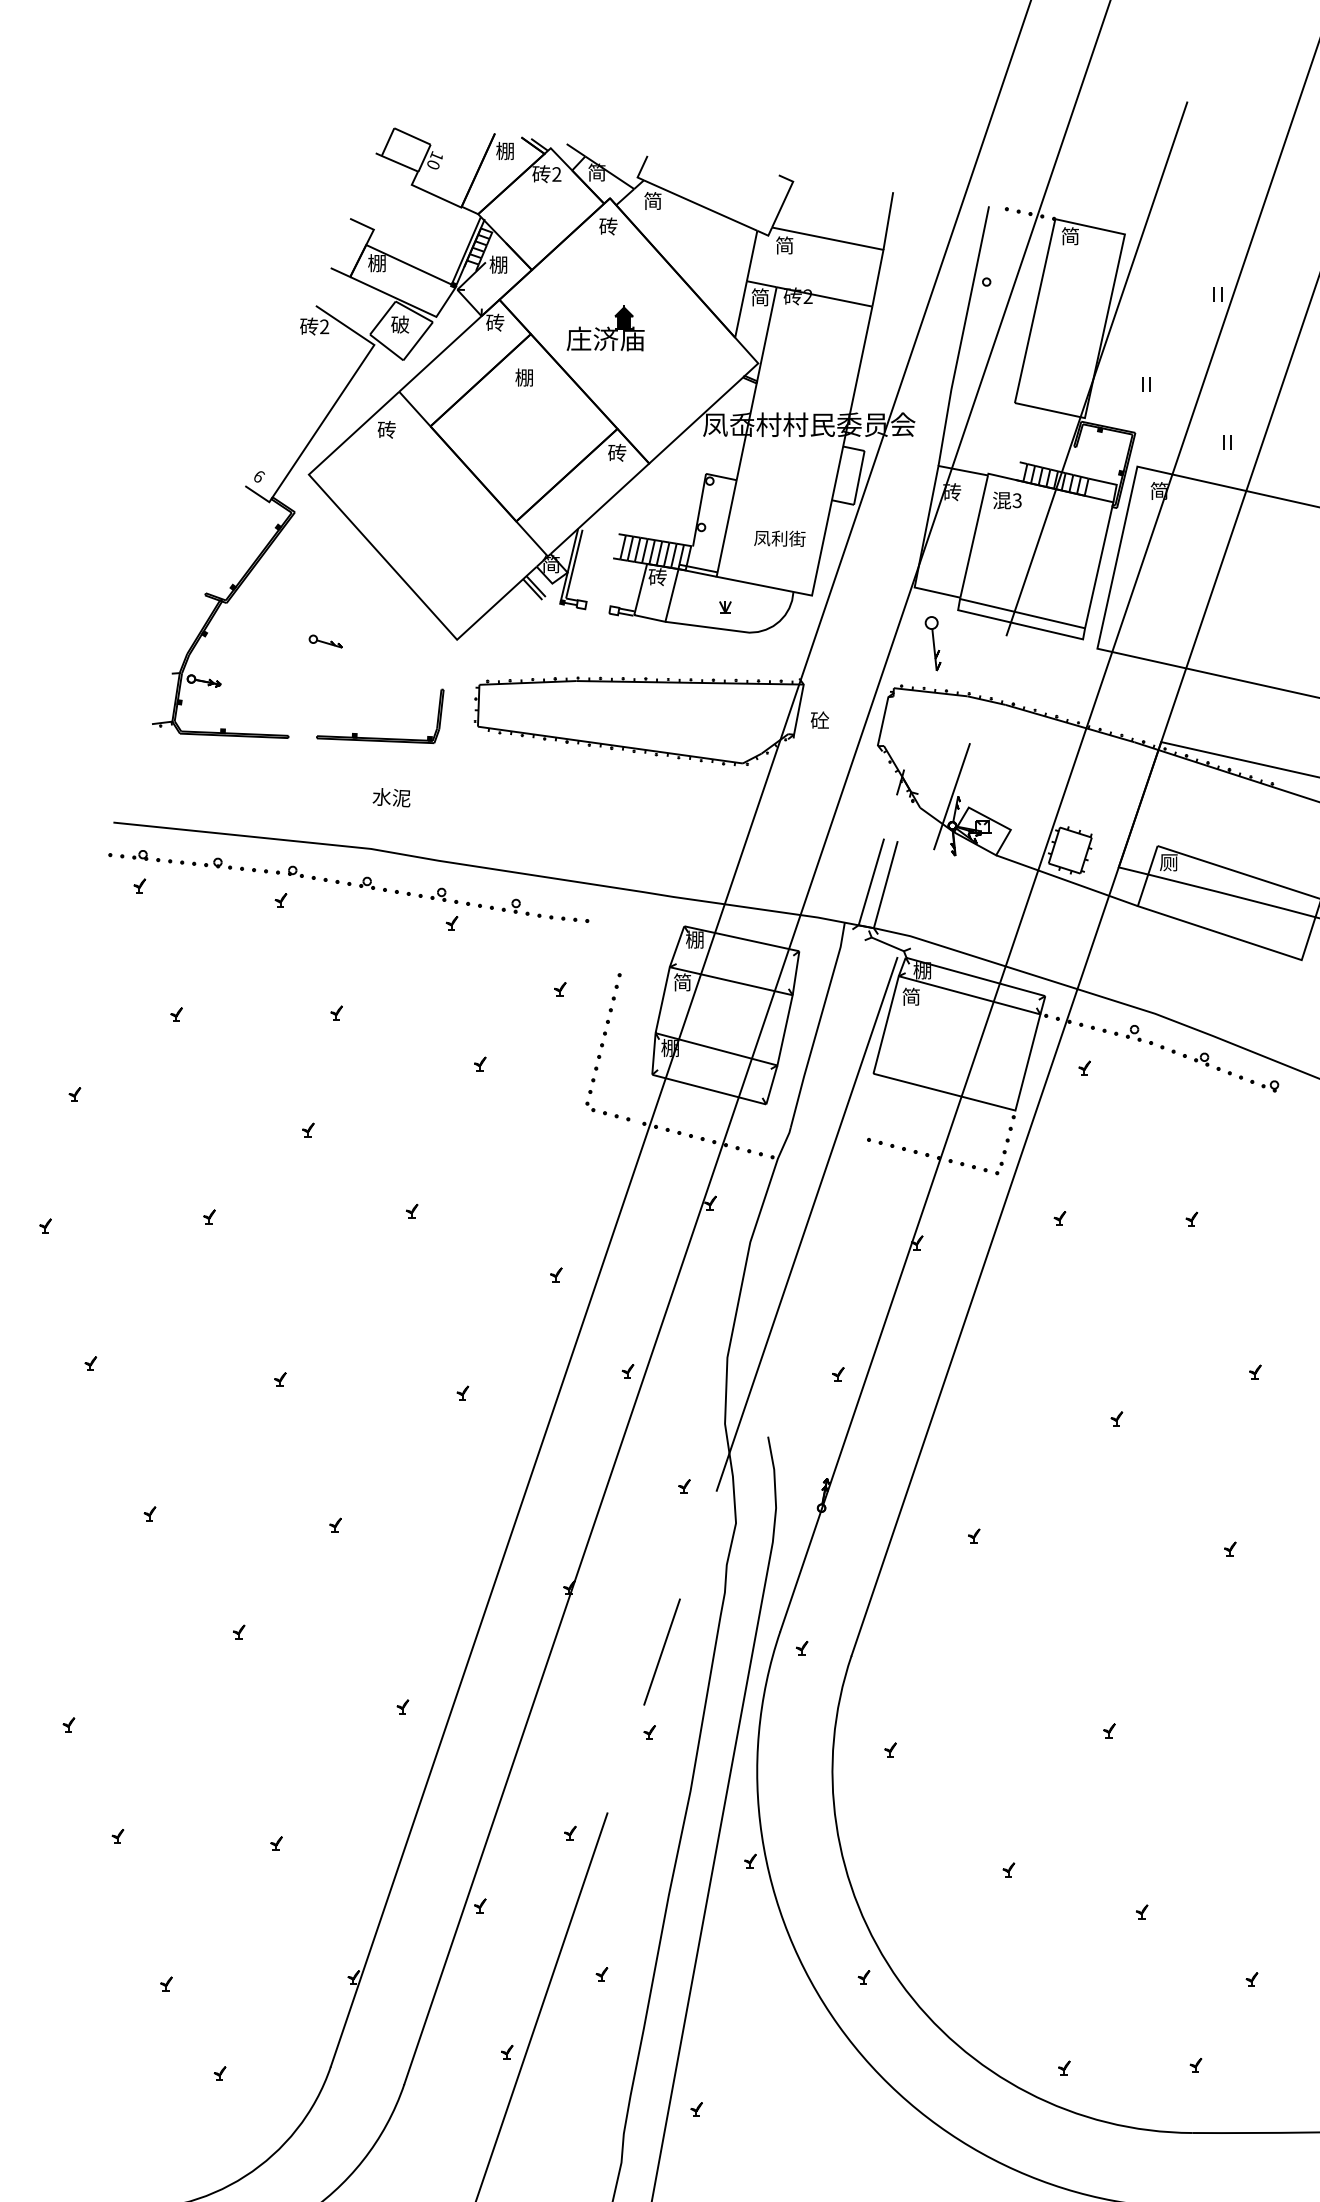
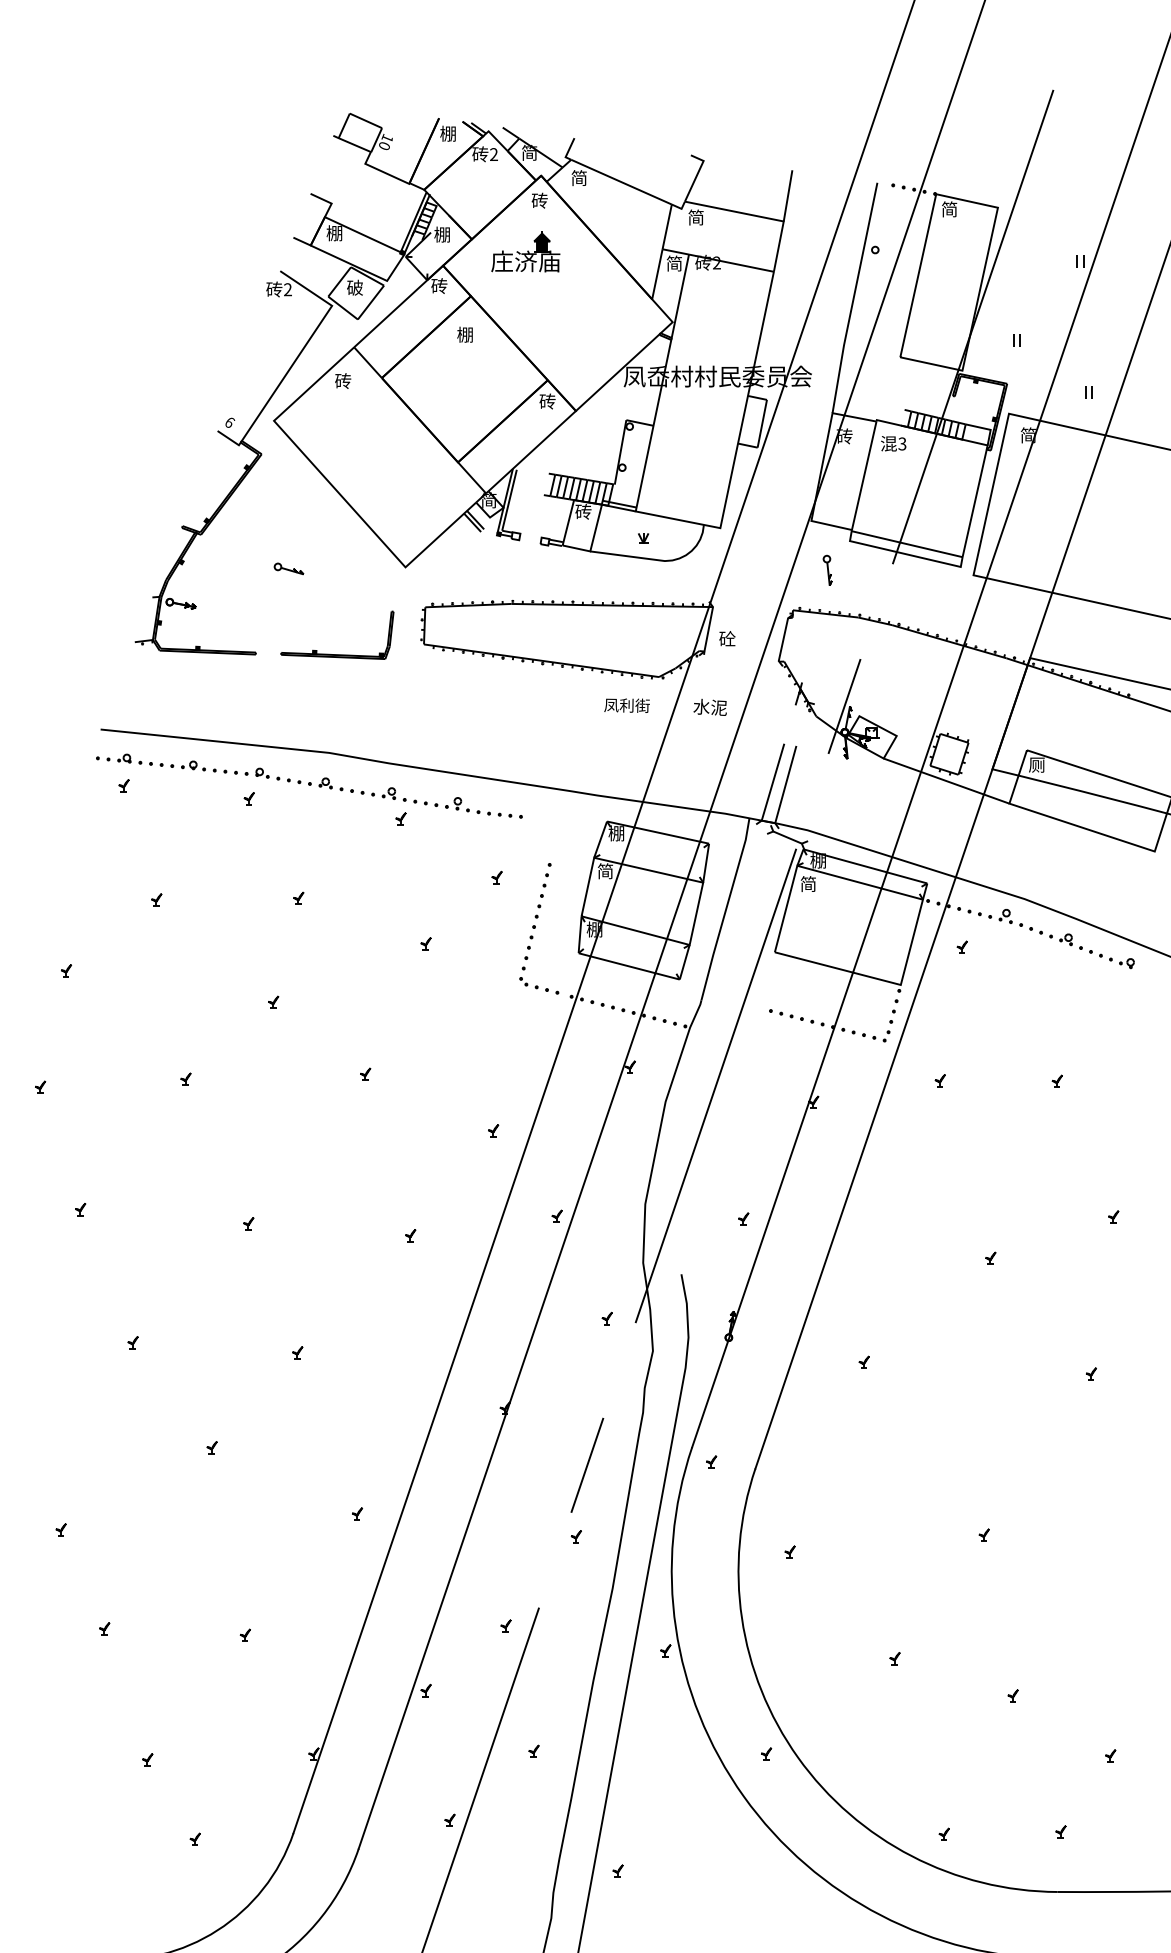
part: (605, 328) -> (525, 252), moved
text: (779, 538) -> (626, 705), moved
part: (932, 642) -> (827, 569), size x0.62
text: (391, 797) -> (710, 707), moved

